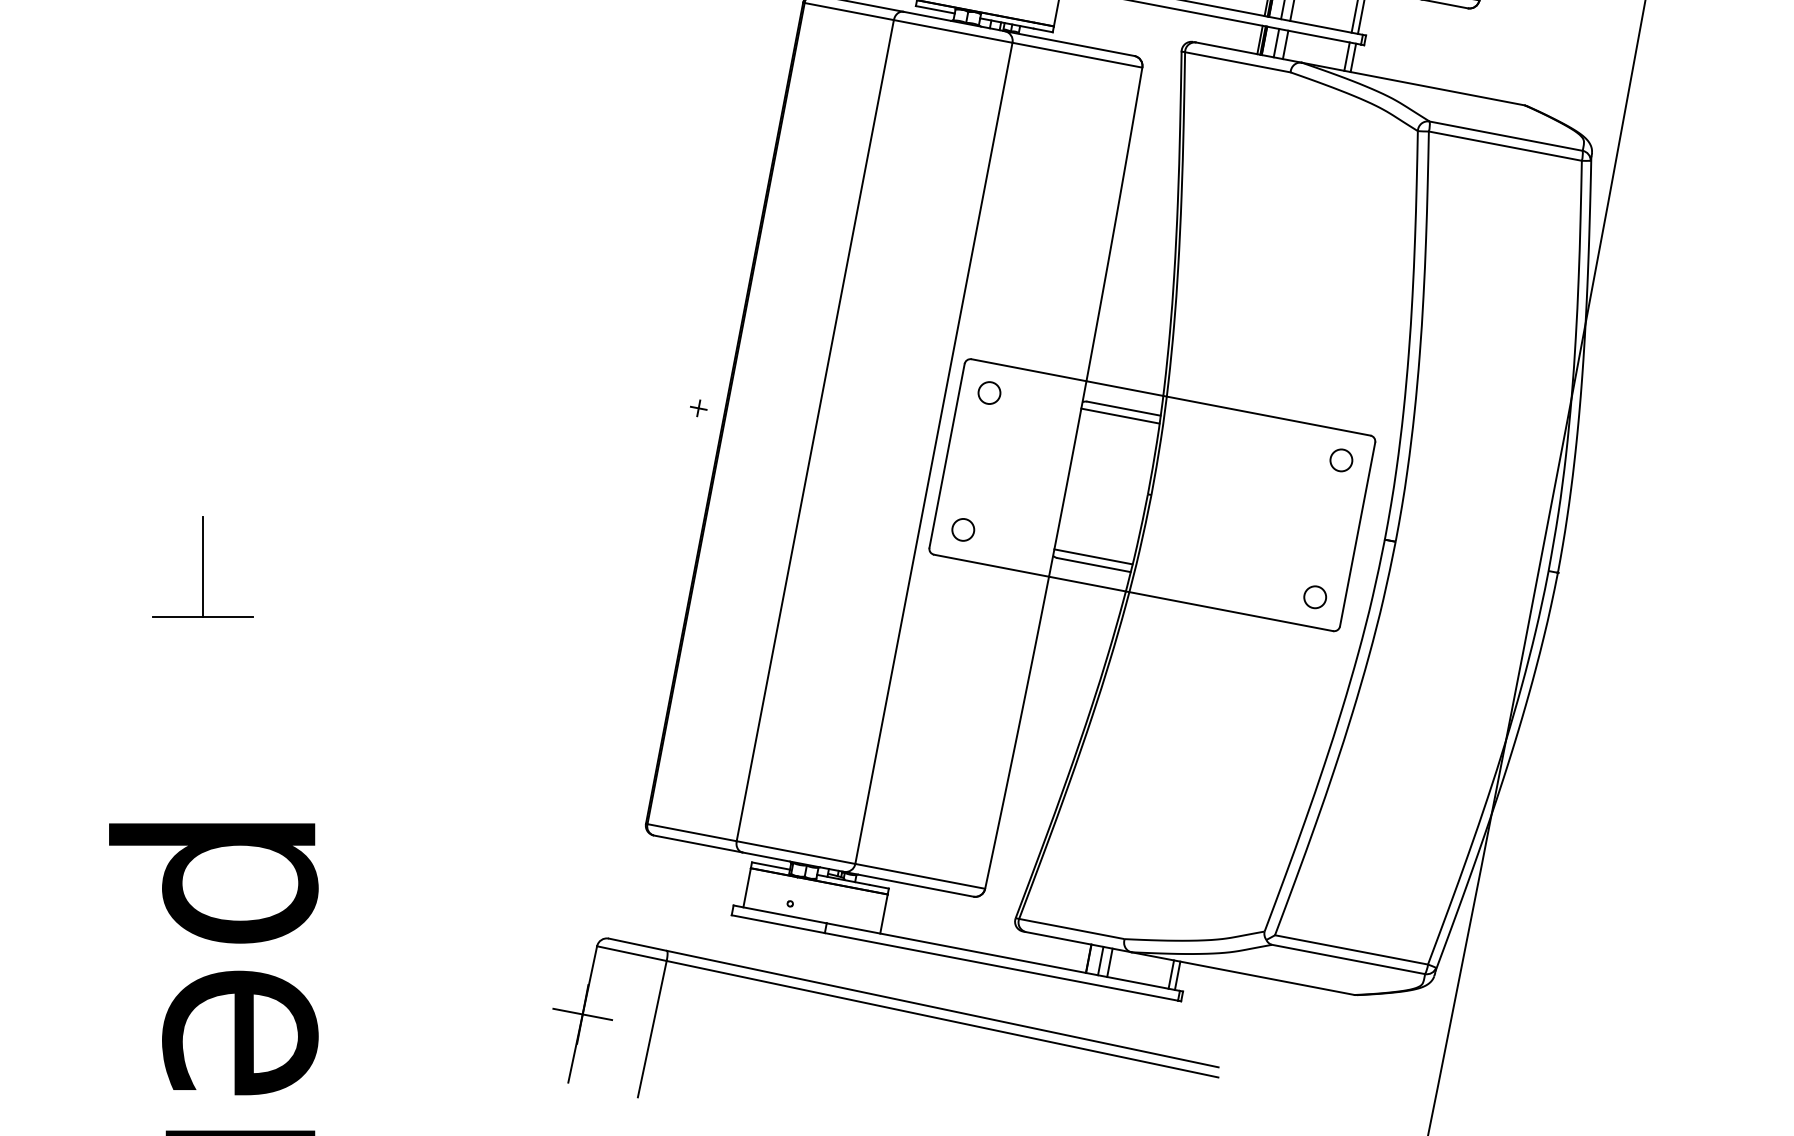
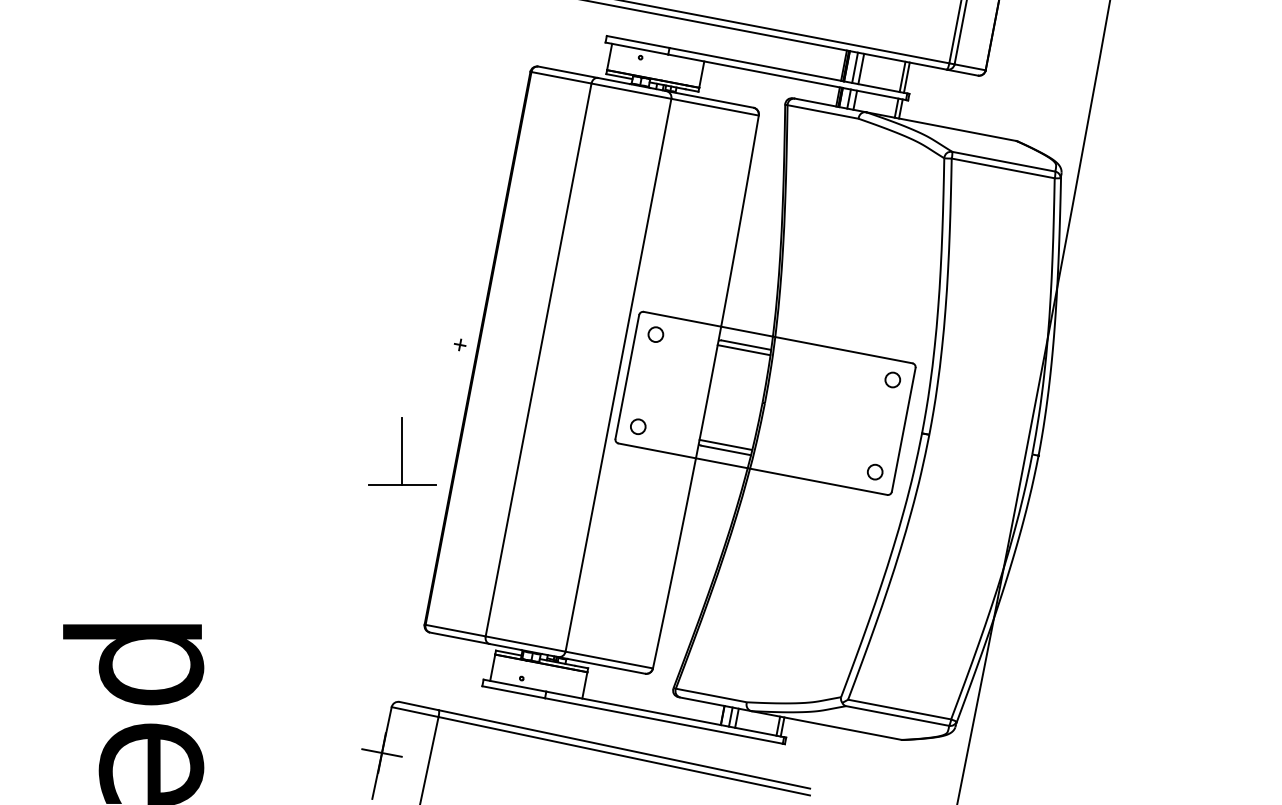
part: (203, 566) -> (402, 451), moved

